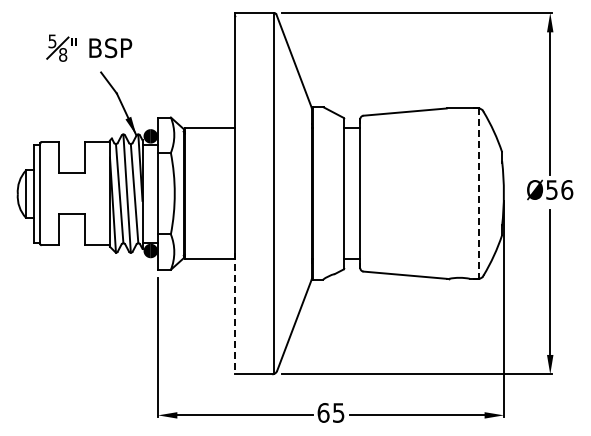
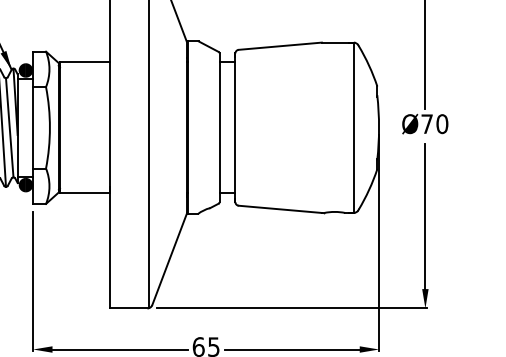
text: (559, 189) -> (434, 123), Ø56 -> Ø70
line: (478, 194) -> (353, 128), dashed -> solid
line: (234, 313) -> (109, 247), dashed -> solid

